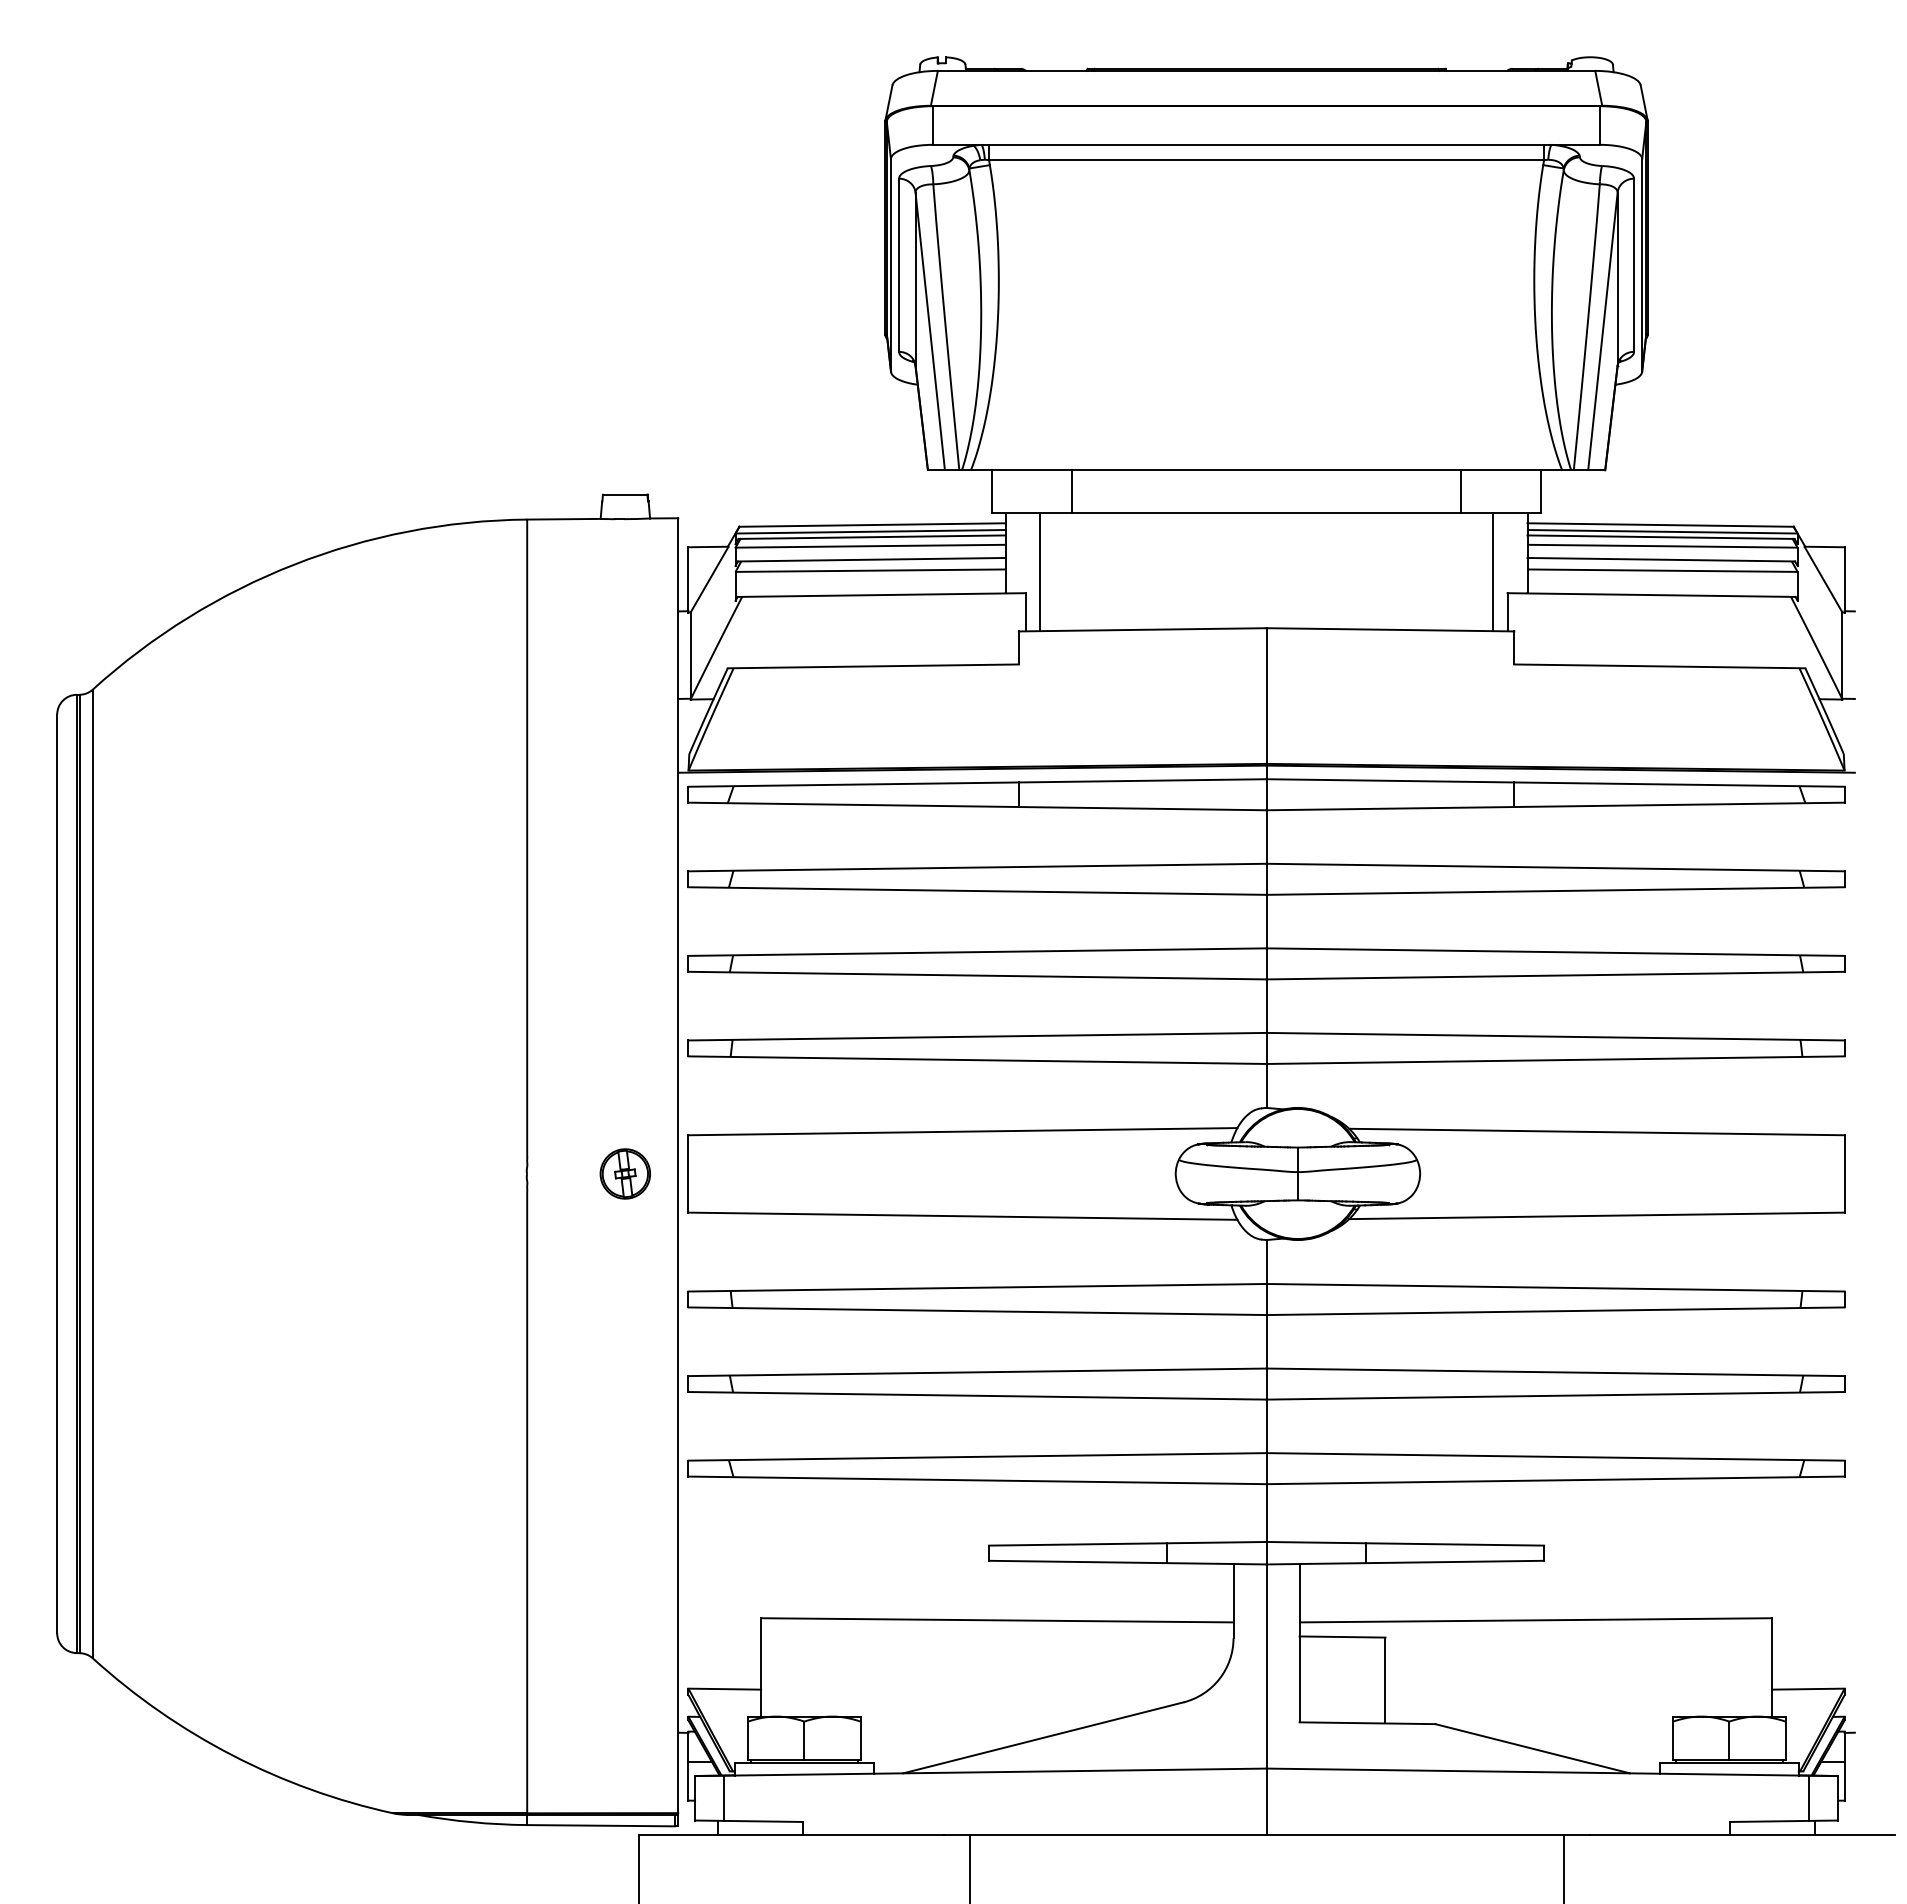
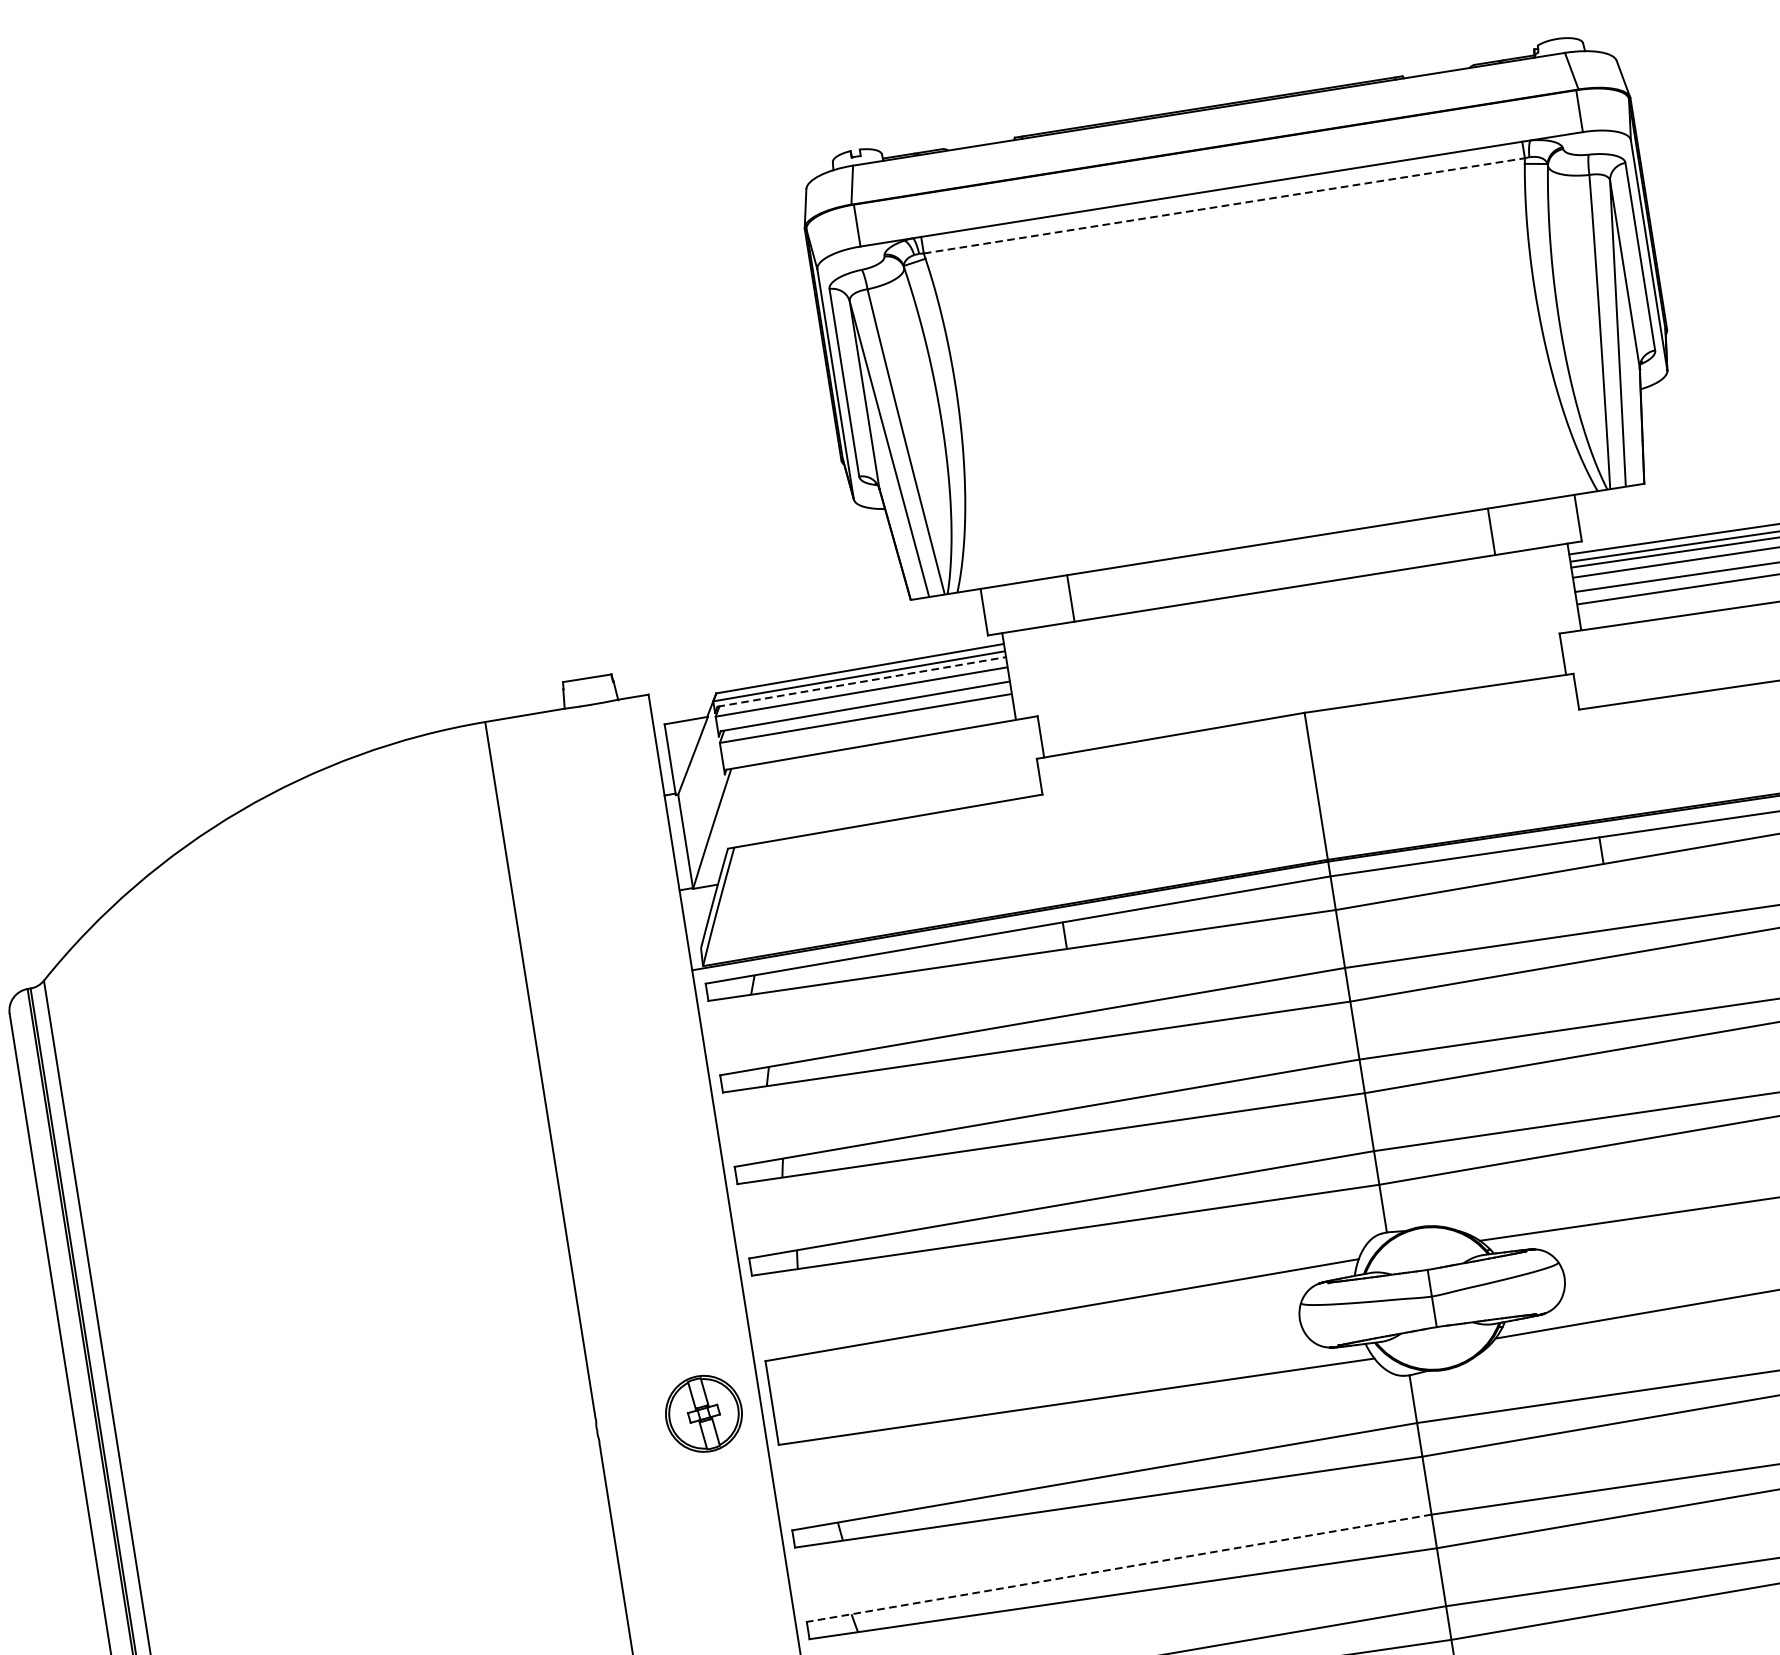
line: (1266, 160) -> (1224, 206), solid -> dashed
line: (872, 537) -> (862, 682), solid -> dashed
line: (1039, 572) -> (1049, 691), removed
line: (1493, 572) -> (1540, 613), removed
part: (624, 1173) -> (702, 1413), size x1.4
line: (977, 1372) -> (1119, 1568), solid -> dashed

